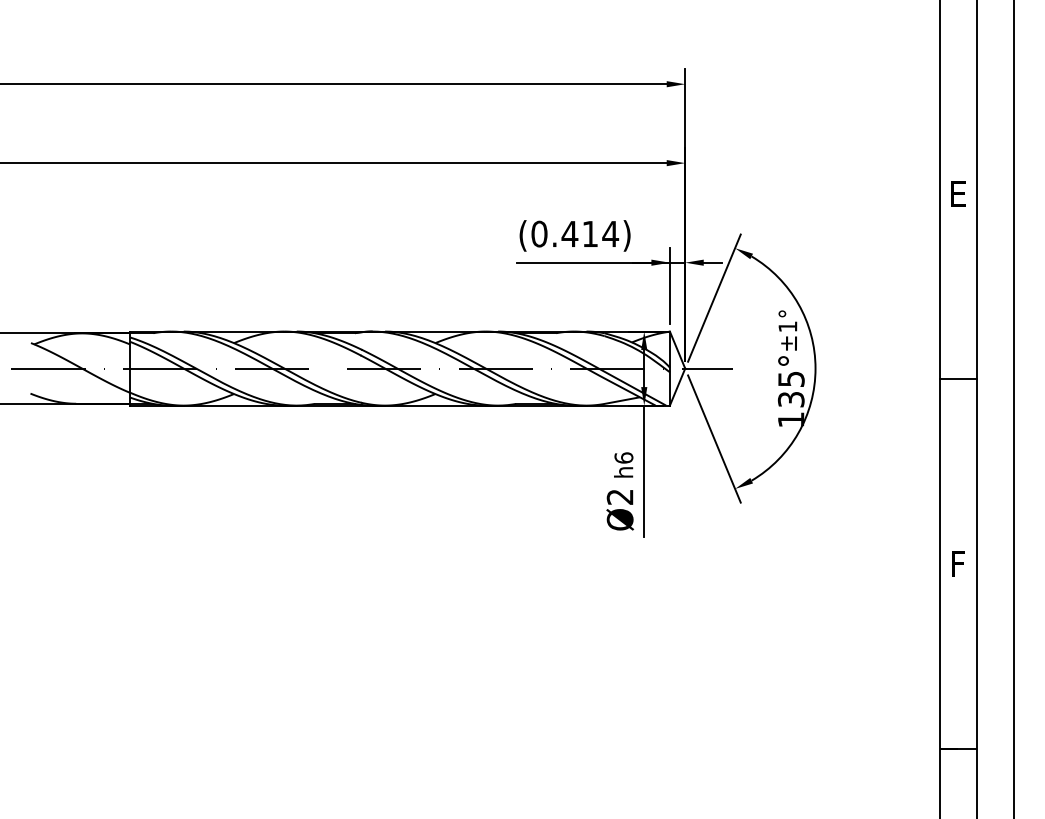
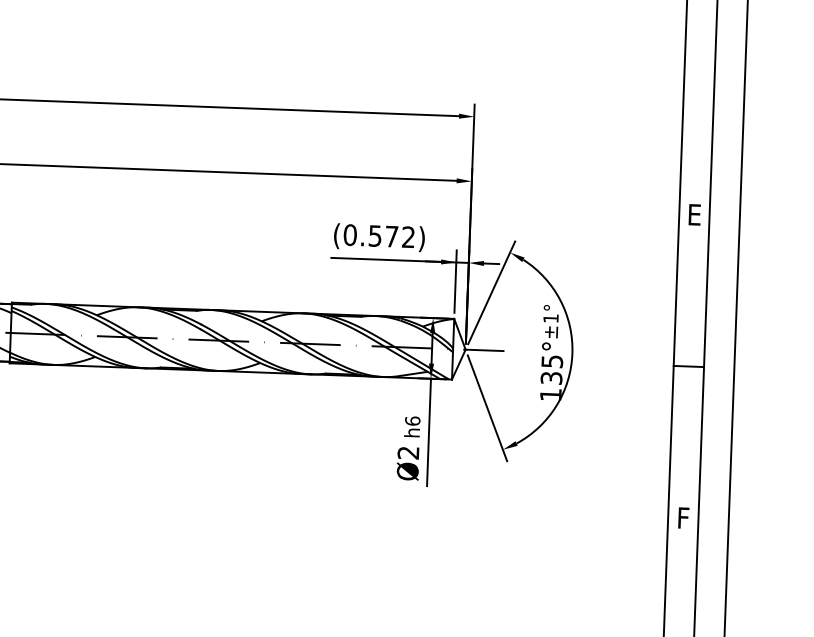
text: (590, 233) -> (392, 236), (0.414) -> (0.572)

